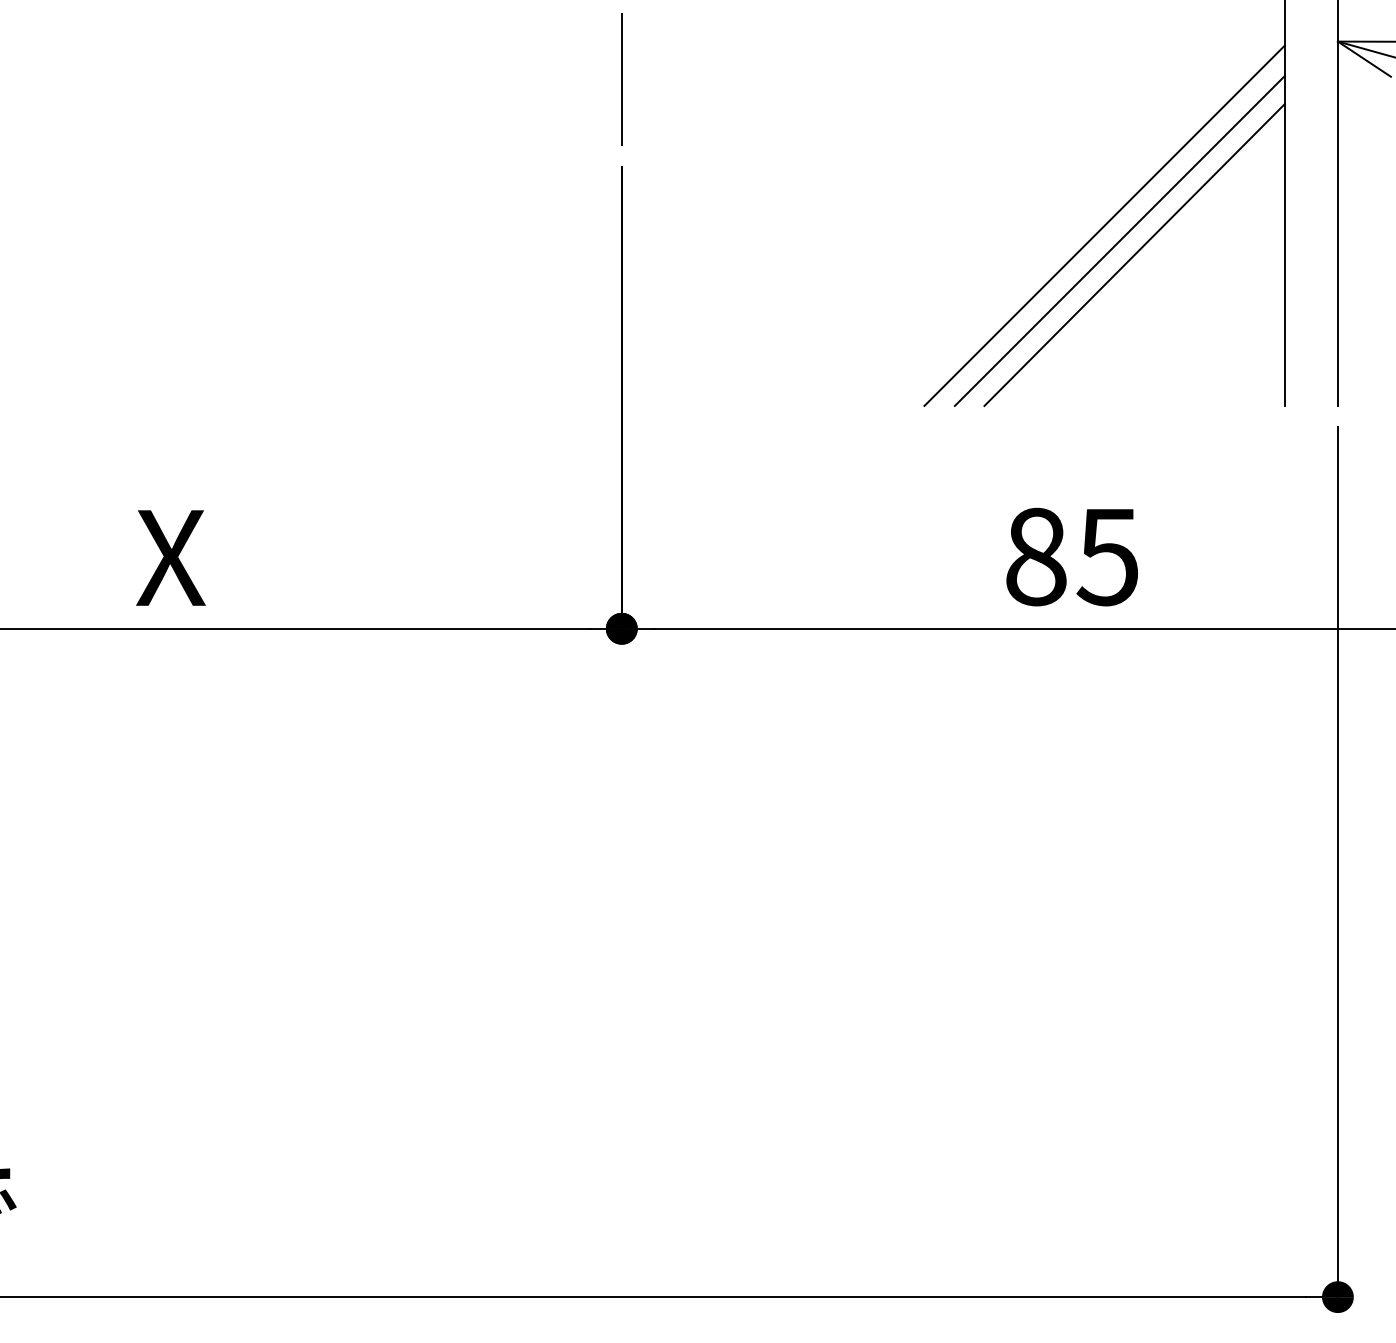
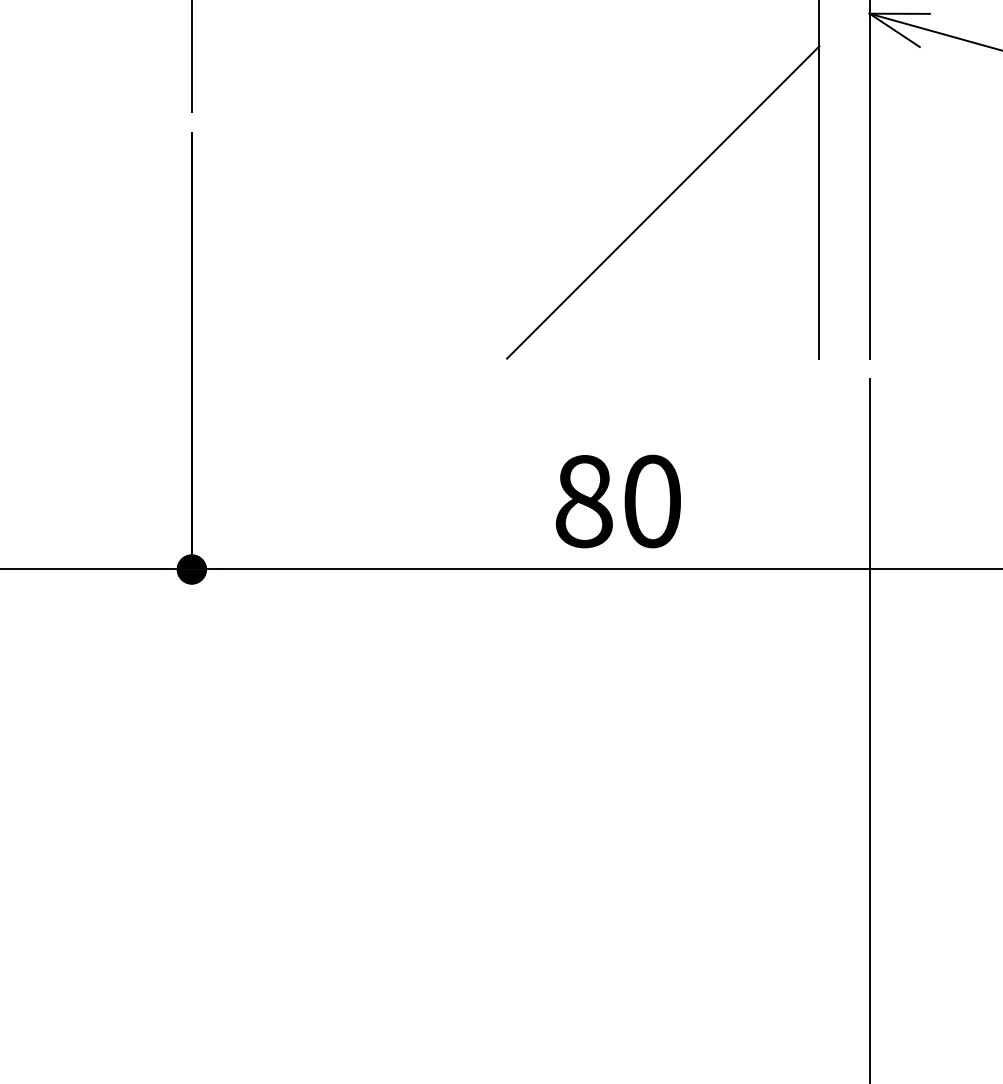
line: (1104, 225) -> (648, 187), removed
line: (1134, 254) -> (677, 215), removed
text: (1107, 556) -> (651, 501), 85 -> 80

